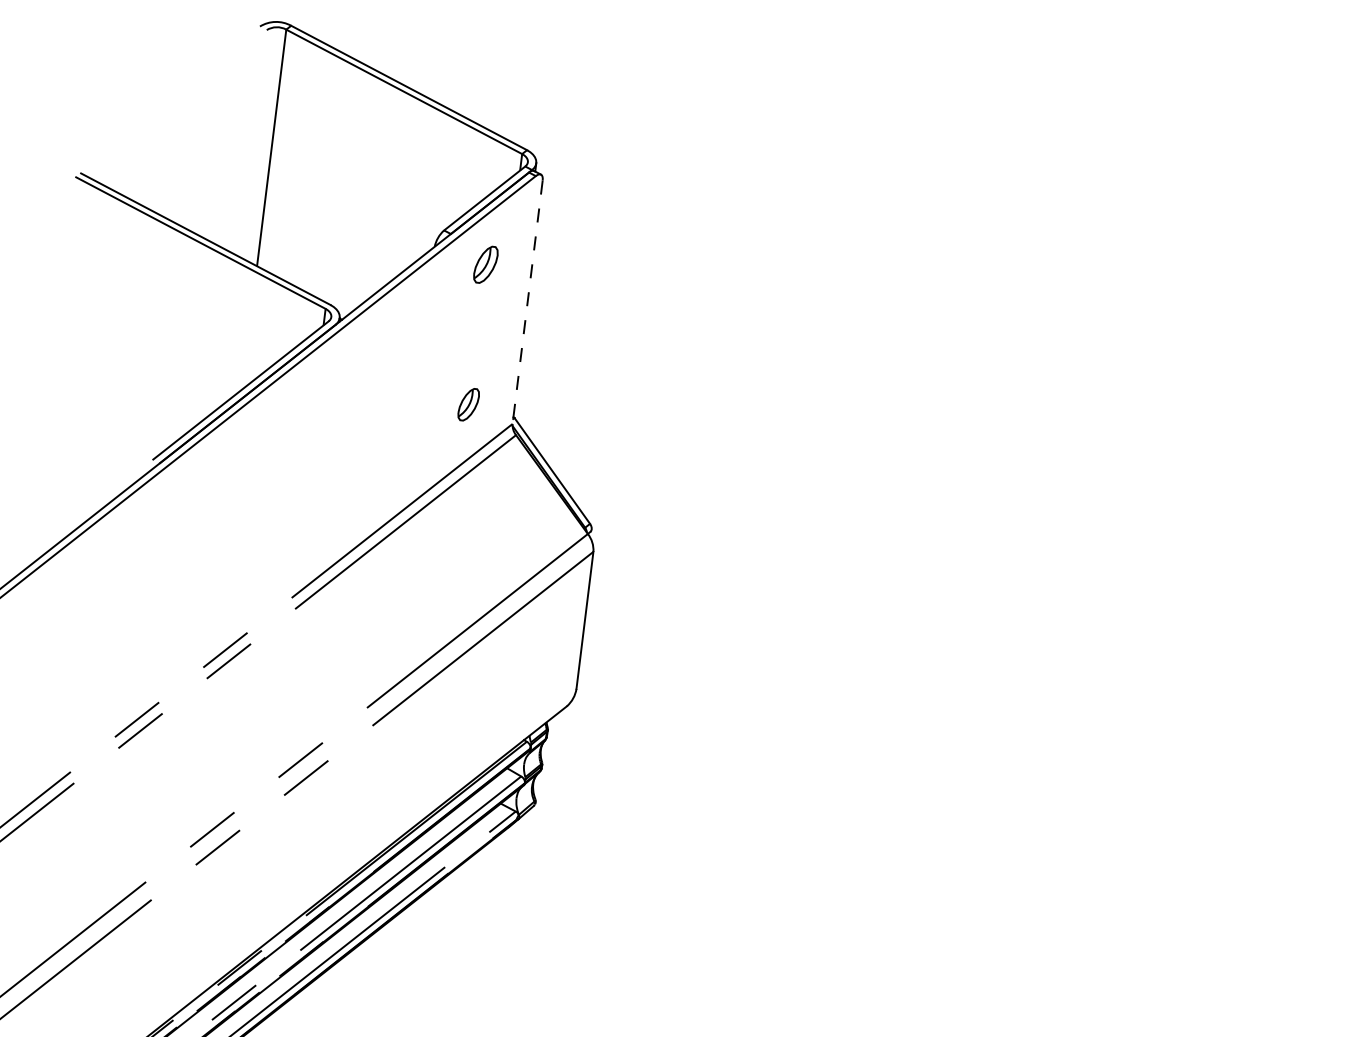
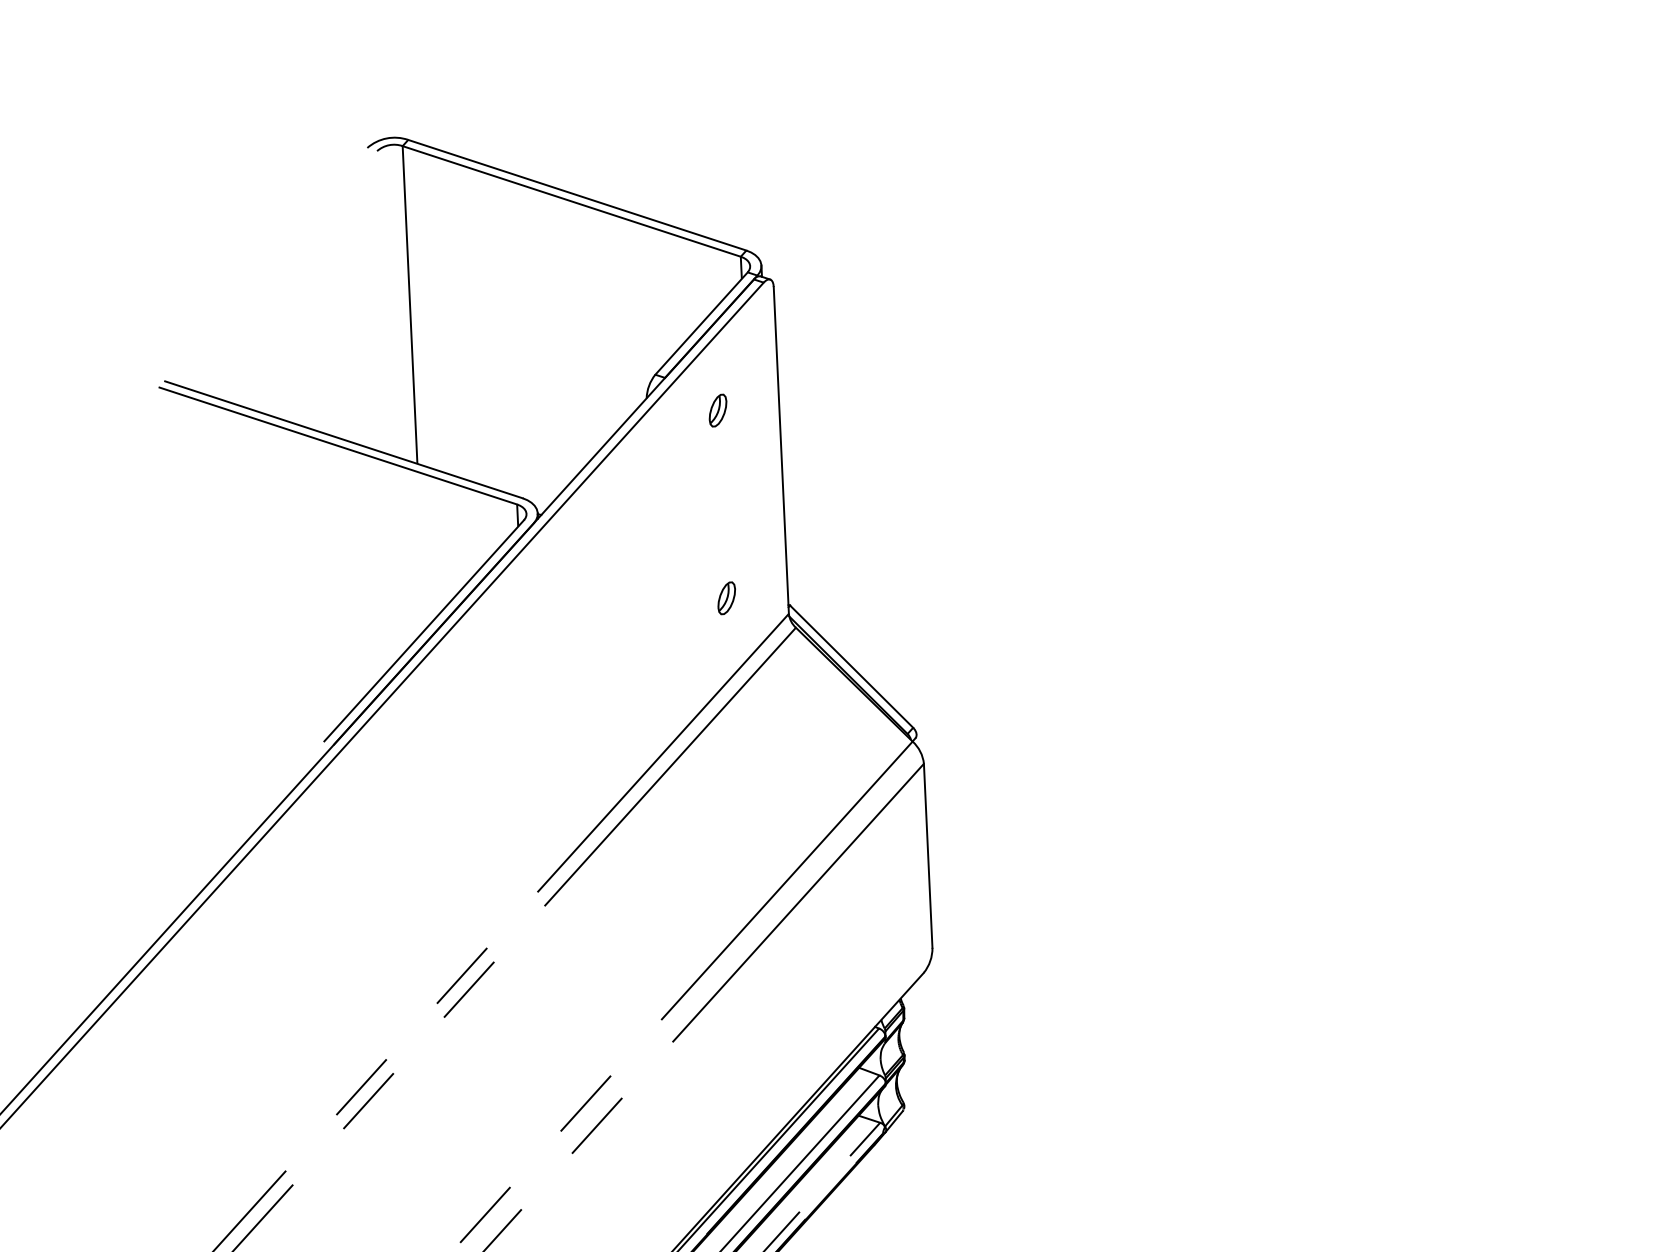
part: (485, 264) -> (717, 410), size x0.62
line: (527, 302) -> (781, 450), dashed -> solid
part: (468, 404) -> (726, 598), size x0.71

